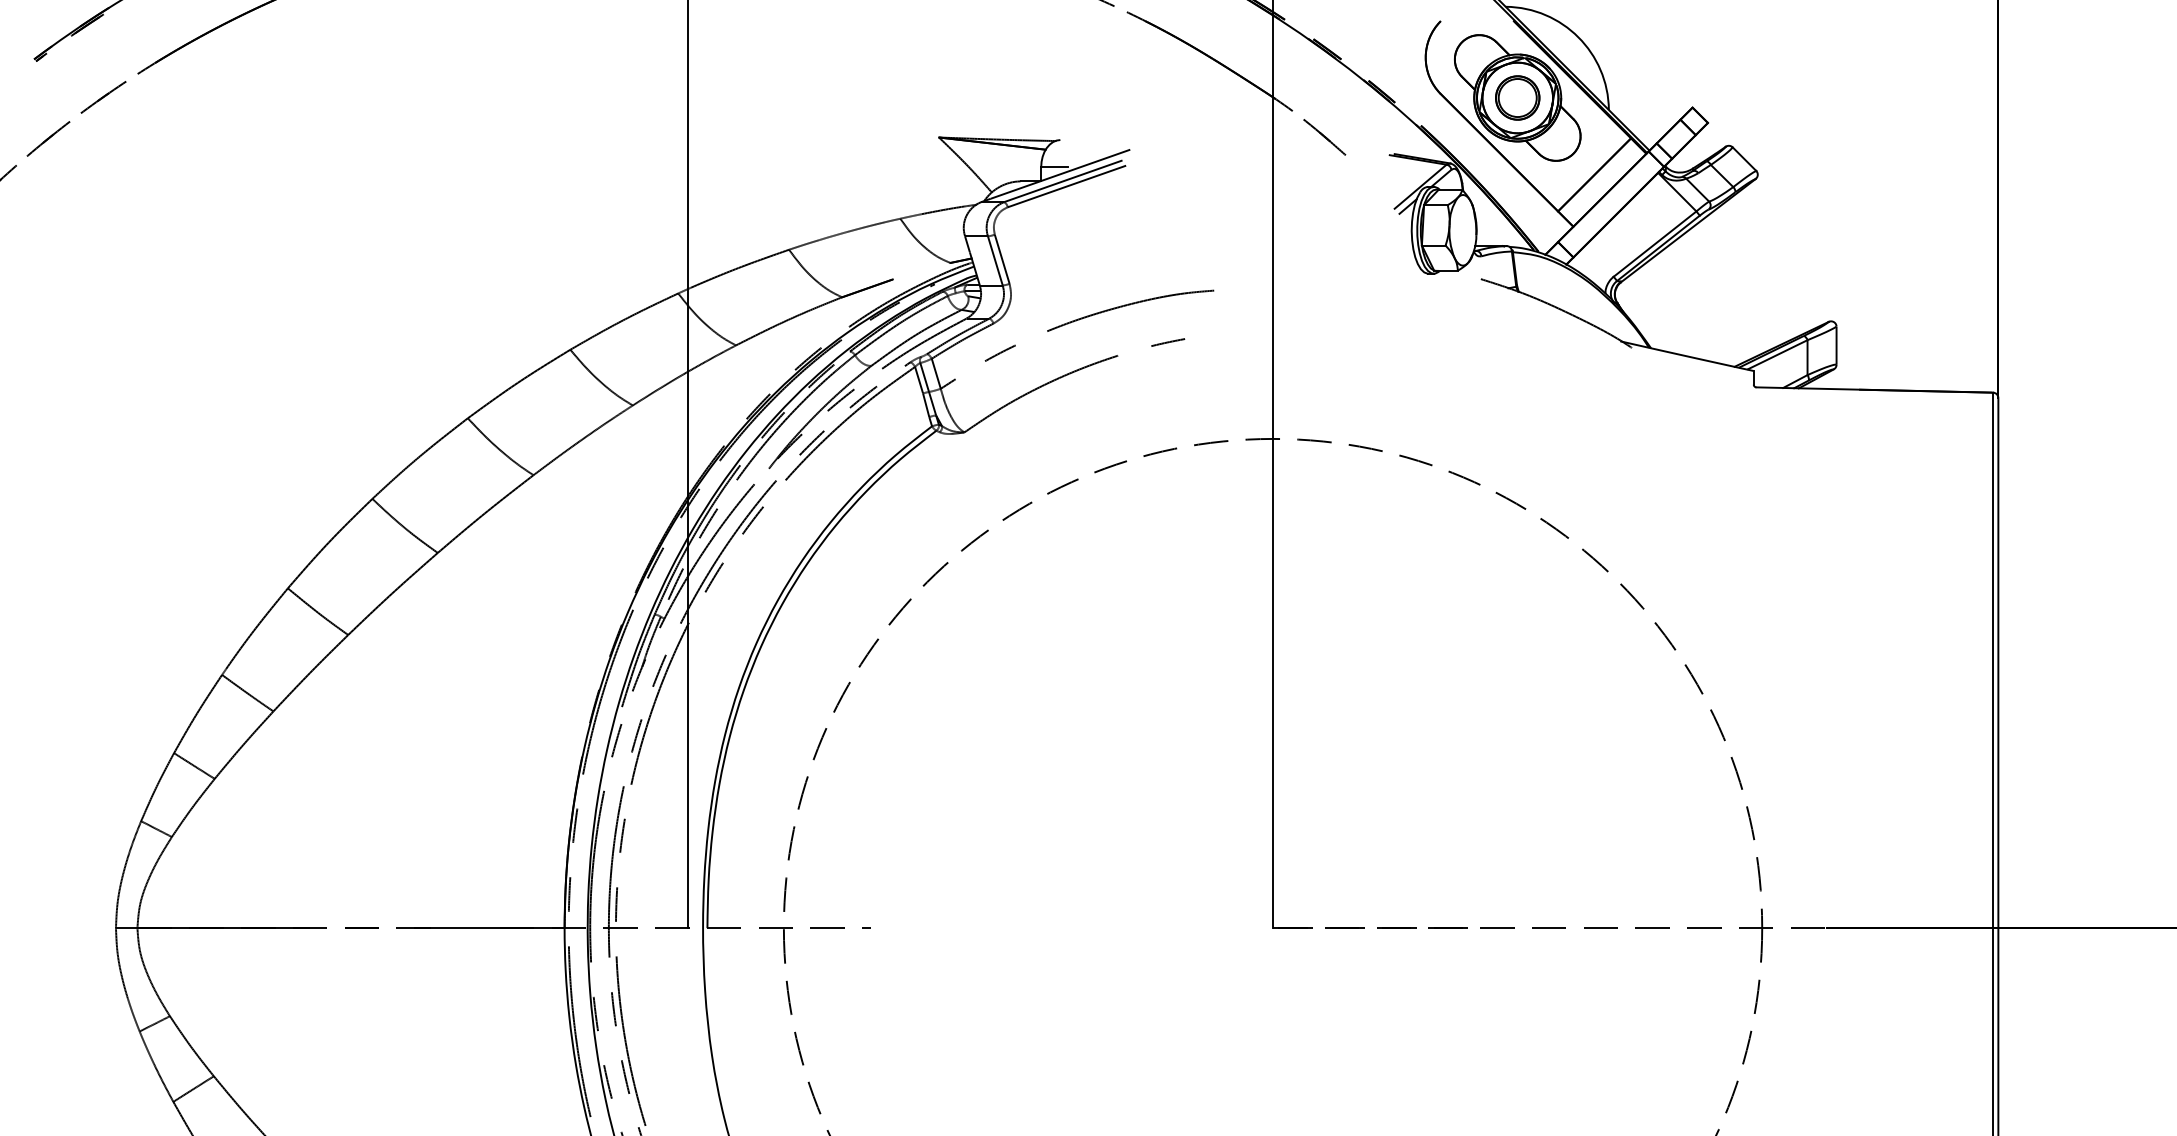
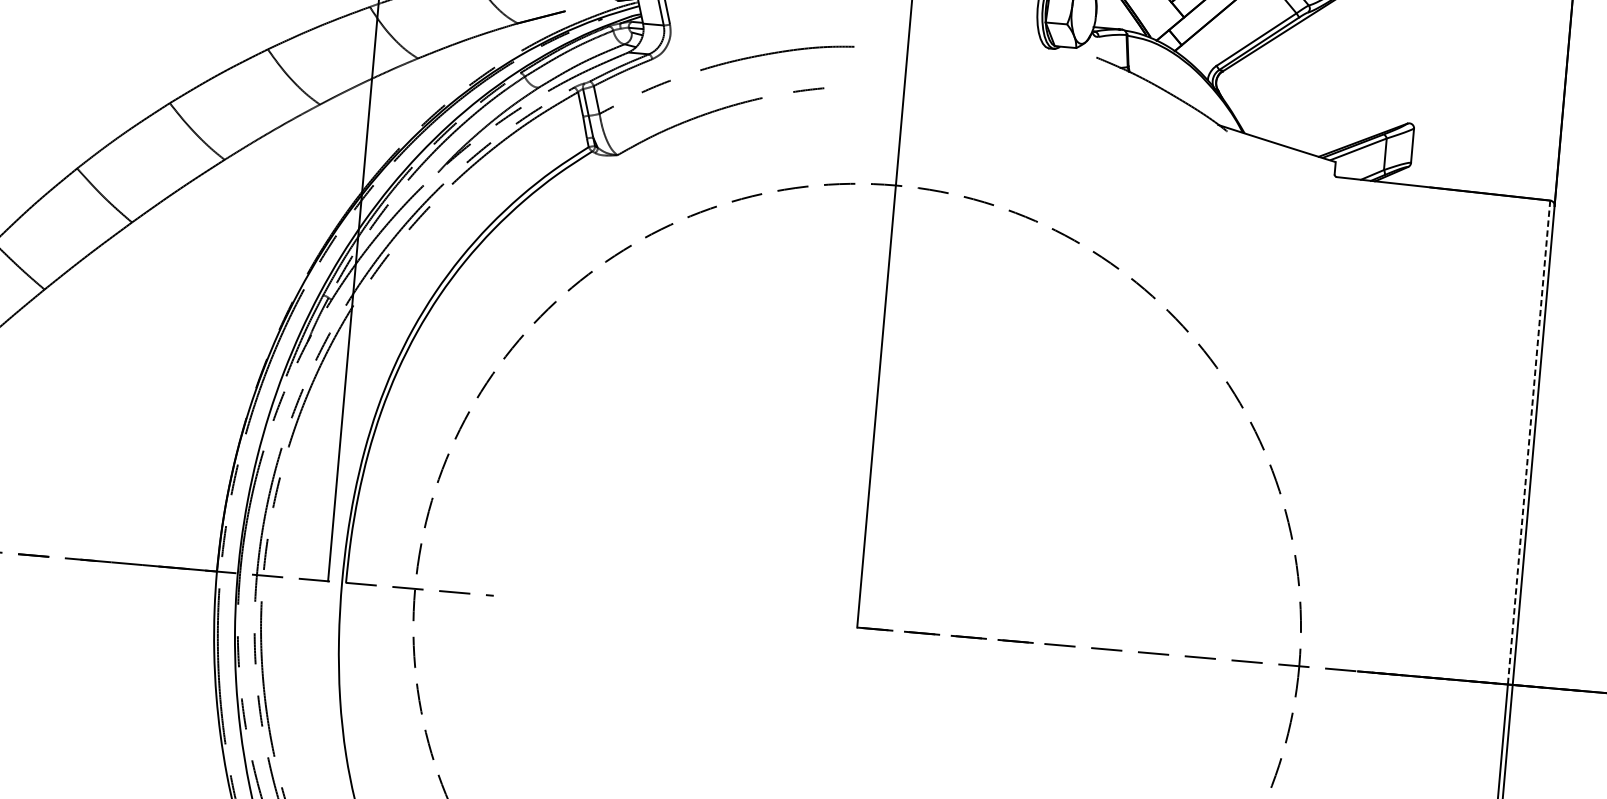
line: (1993, 660) -> (1529, 442), solid -> dashed

